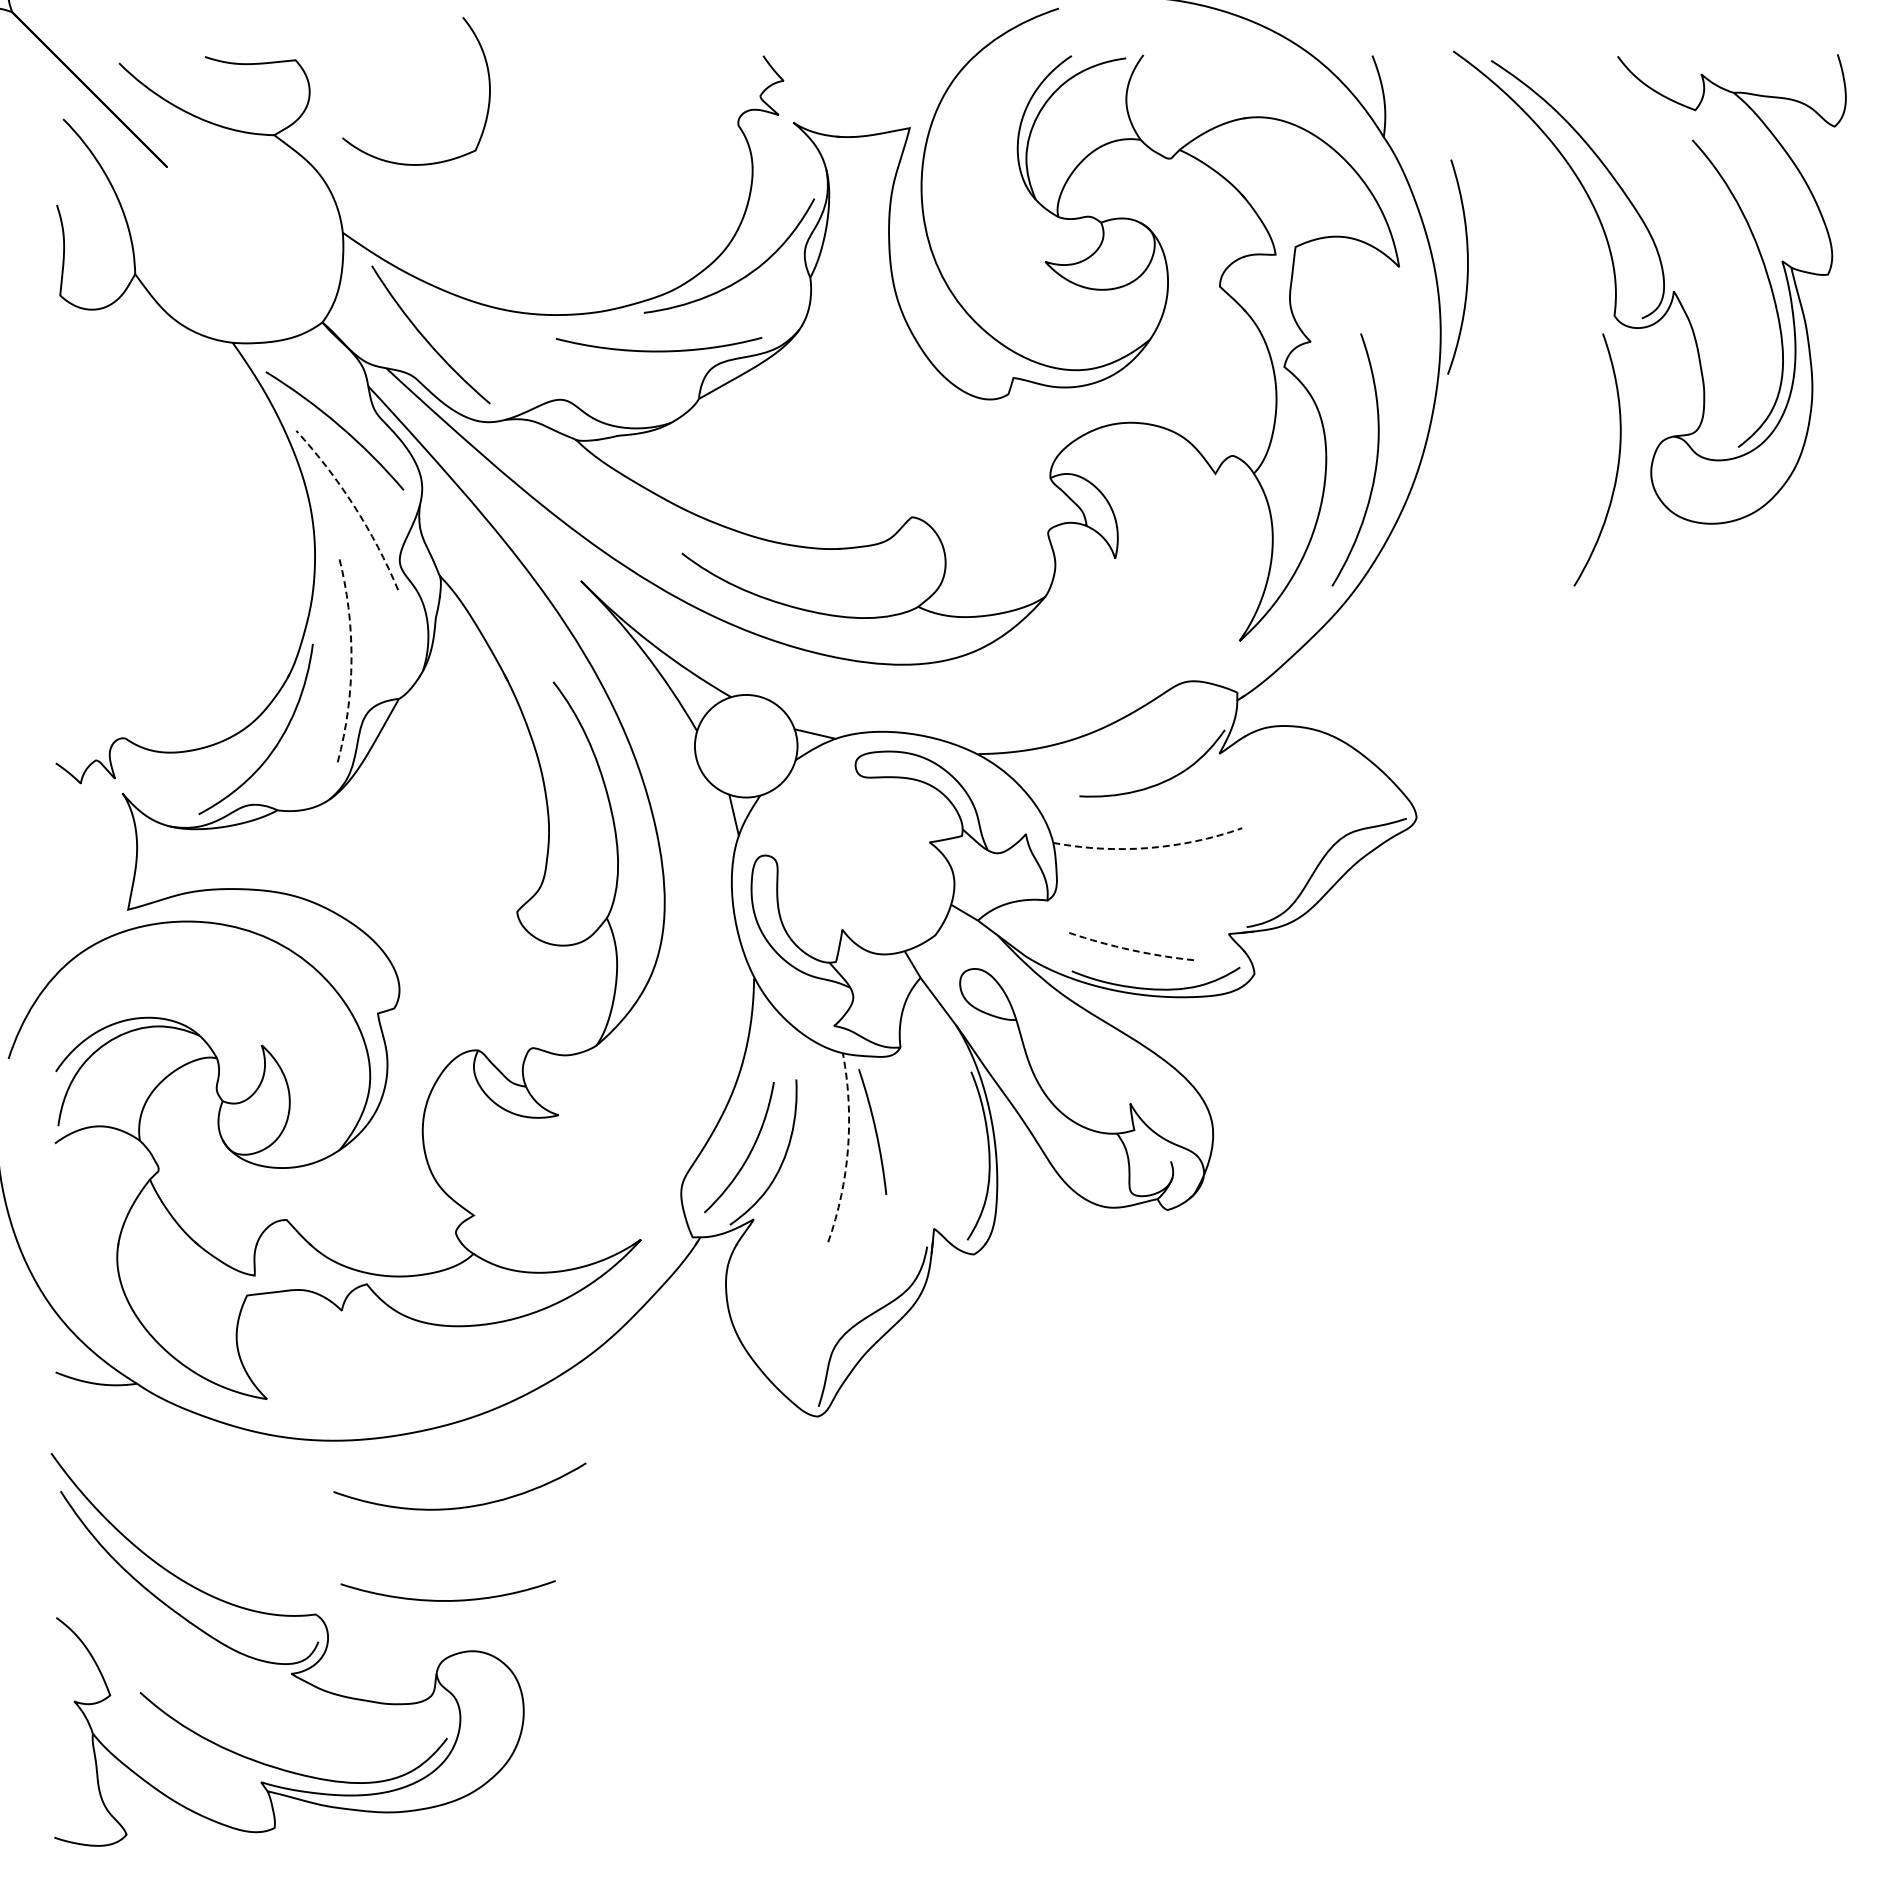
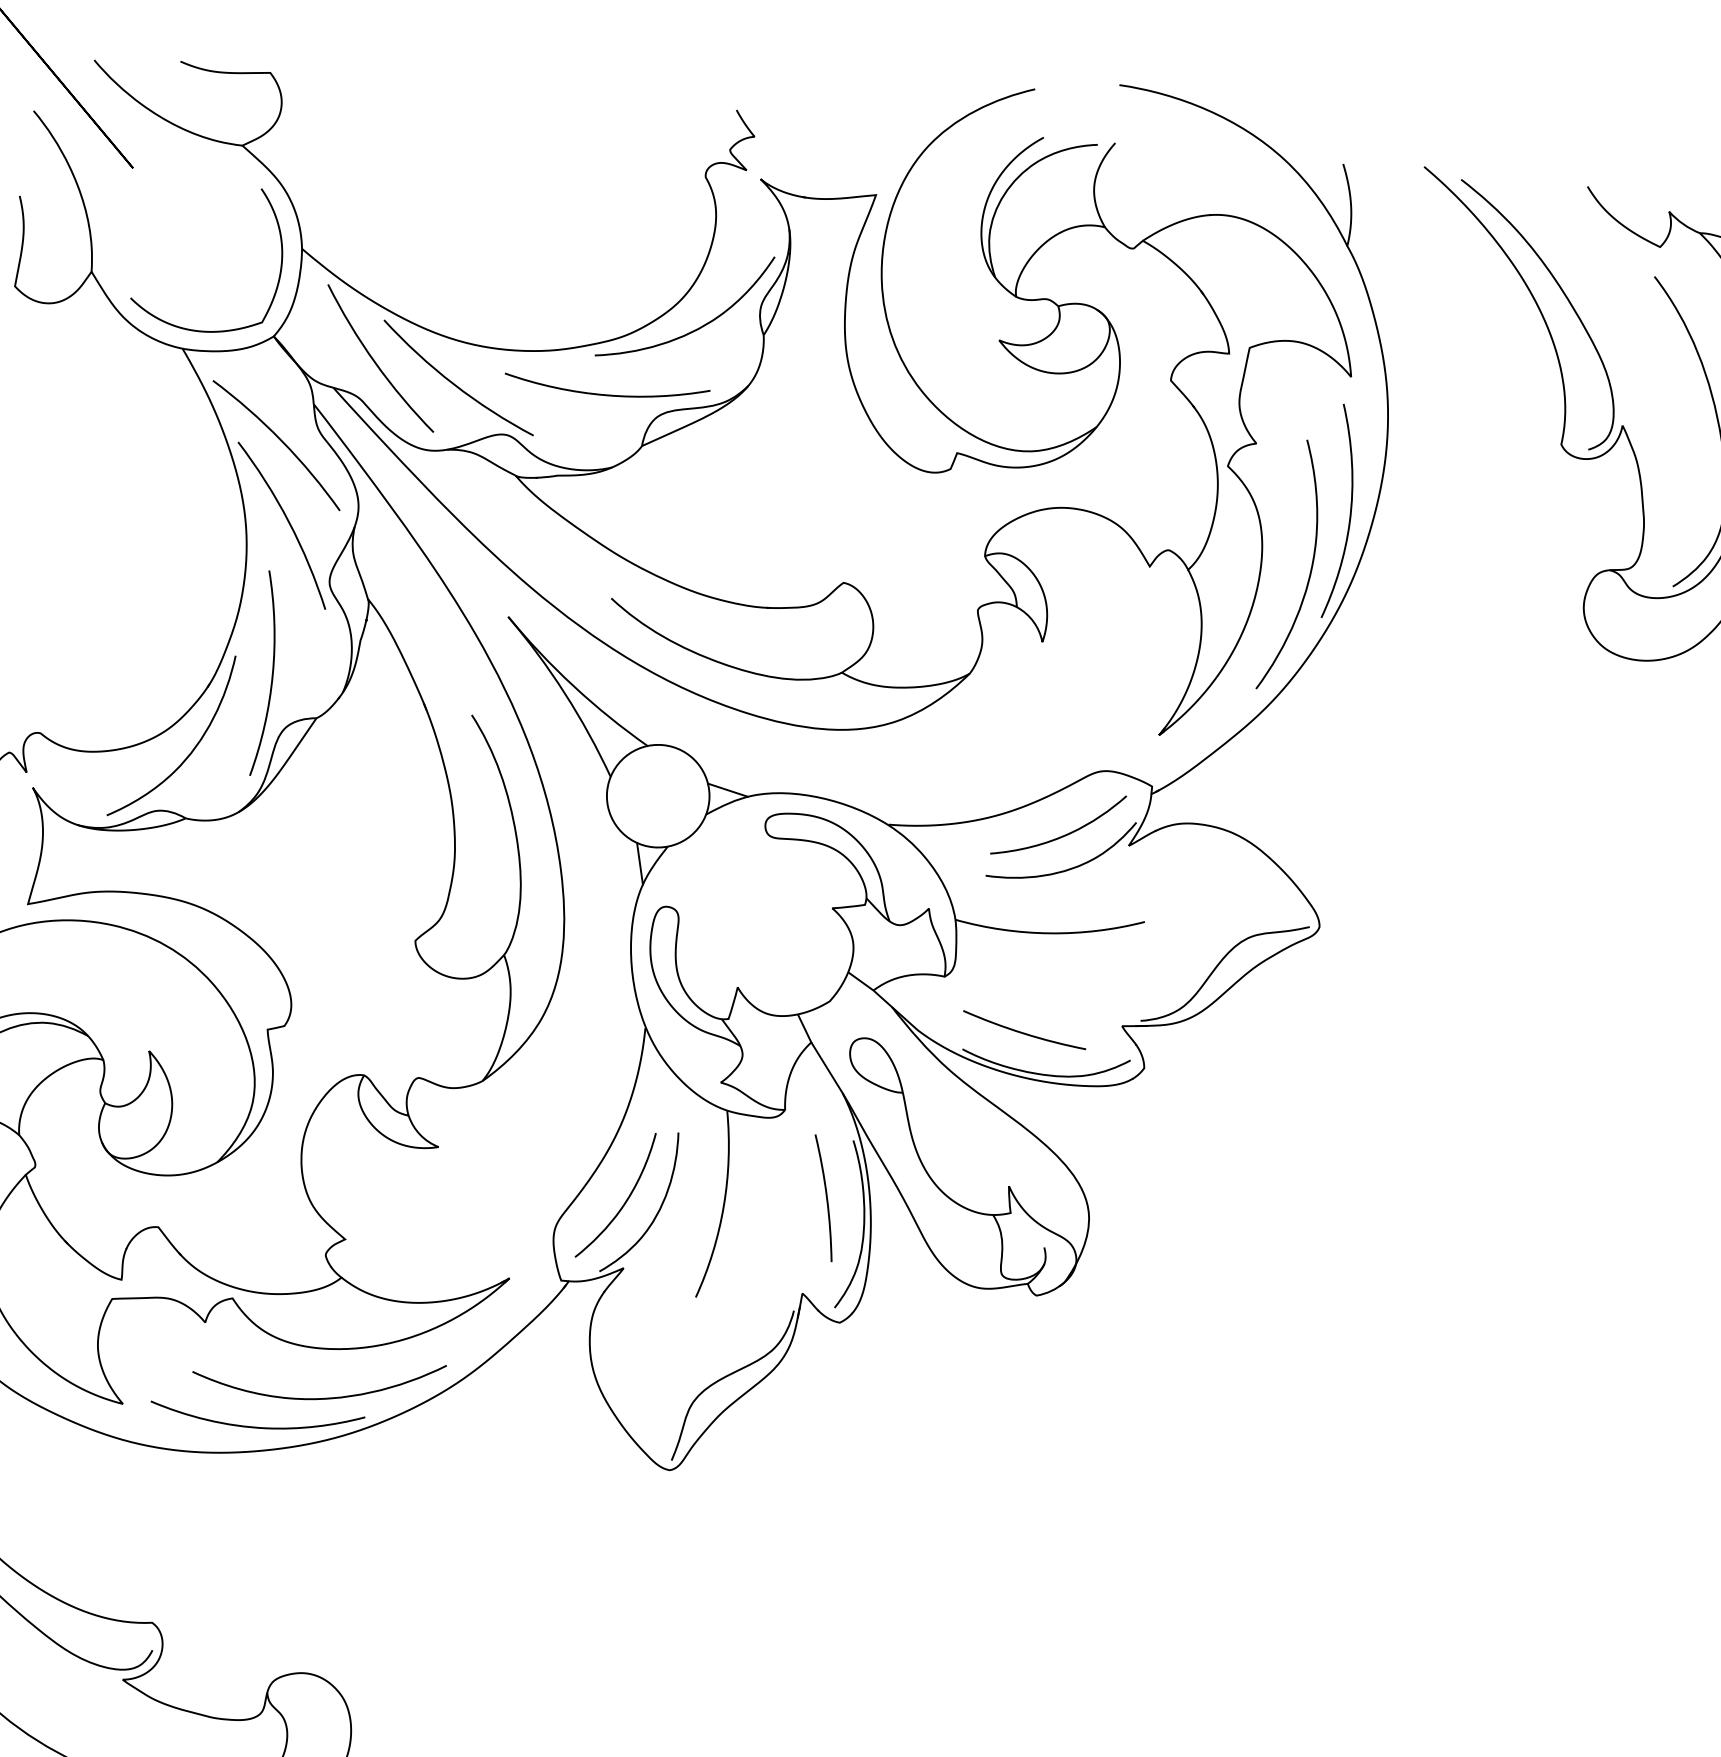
curve: (488, 96) -> (279, 269), moved
curve: (1467, 266) -> (1350, 511), moved
arc: (507, 353) -> (455, 383), added
curve: (1617, 462) -> (1551, 591), removed
arc: (354, 506) -> (289, 522), dashed -> solid
arc: (351, 659) -> (272, 674), dashed -> solid
curve: (1152, 749) -> (1062, 835), added
arc: (1148, 848) -> (1049, 933), dashed -> solid
arc: (1131, 950) -> (1023, 1033), dashed -> solid
arc: (874, 1129) -> (825, 1195), moved
arc: (848, 1148) -> (724, 1205), dashed -> solid
curve: (462, 1506) -> (319, 1397), moved
curve: (447, 1600) -> (255, 1427), moved

